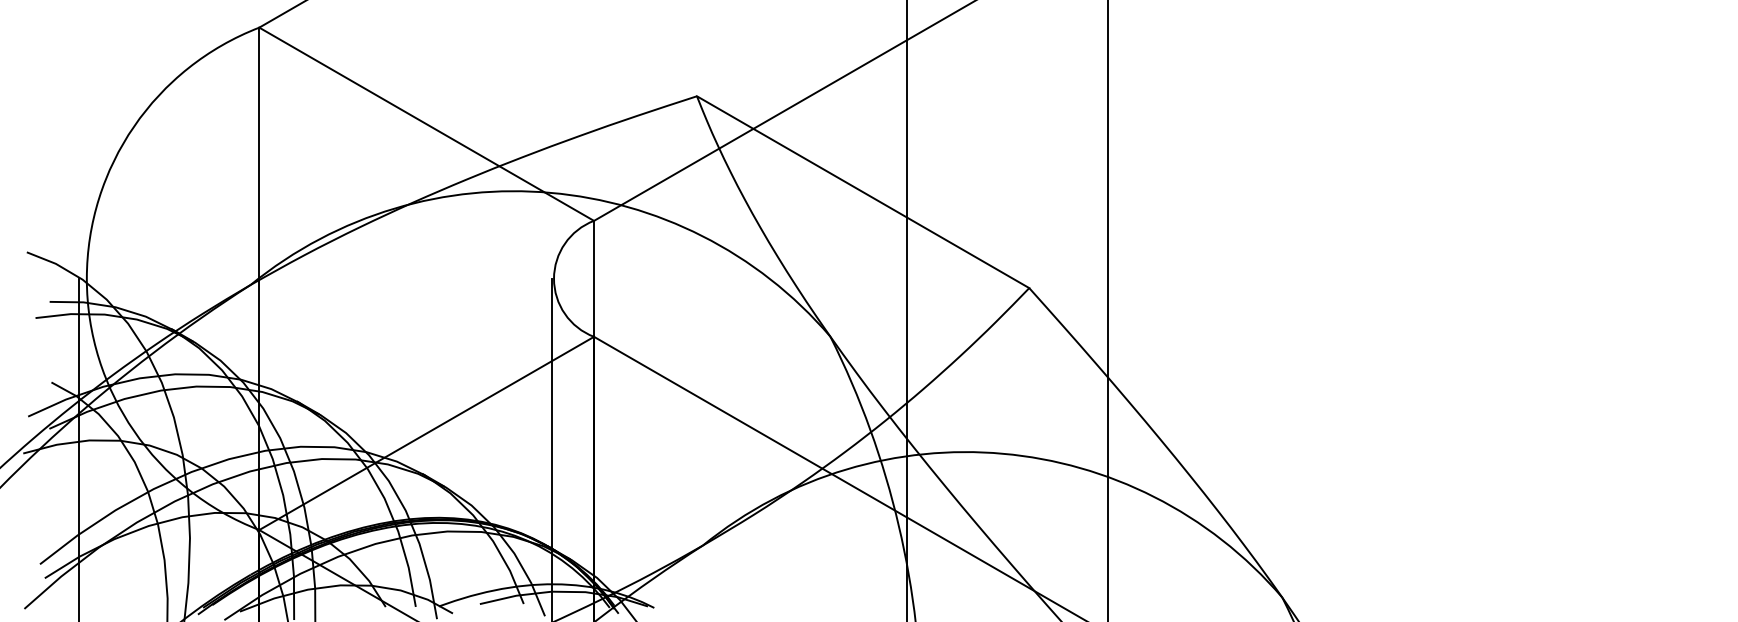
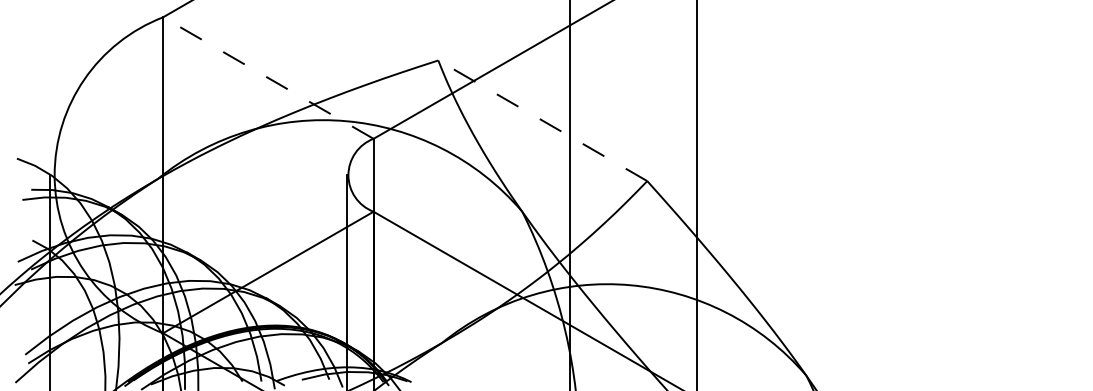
line: (426, 124) -> (268, 78), solid -> dashed
line: (862, 191) -> (542, 120), solid -> dashed

